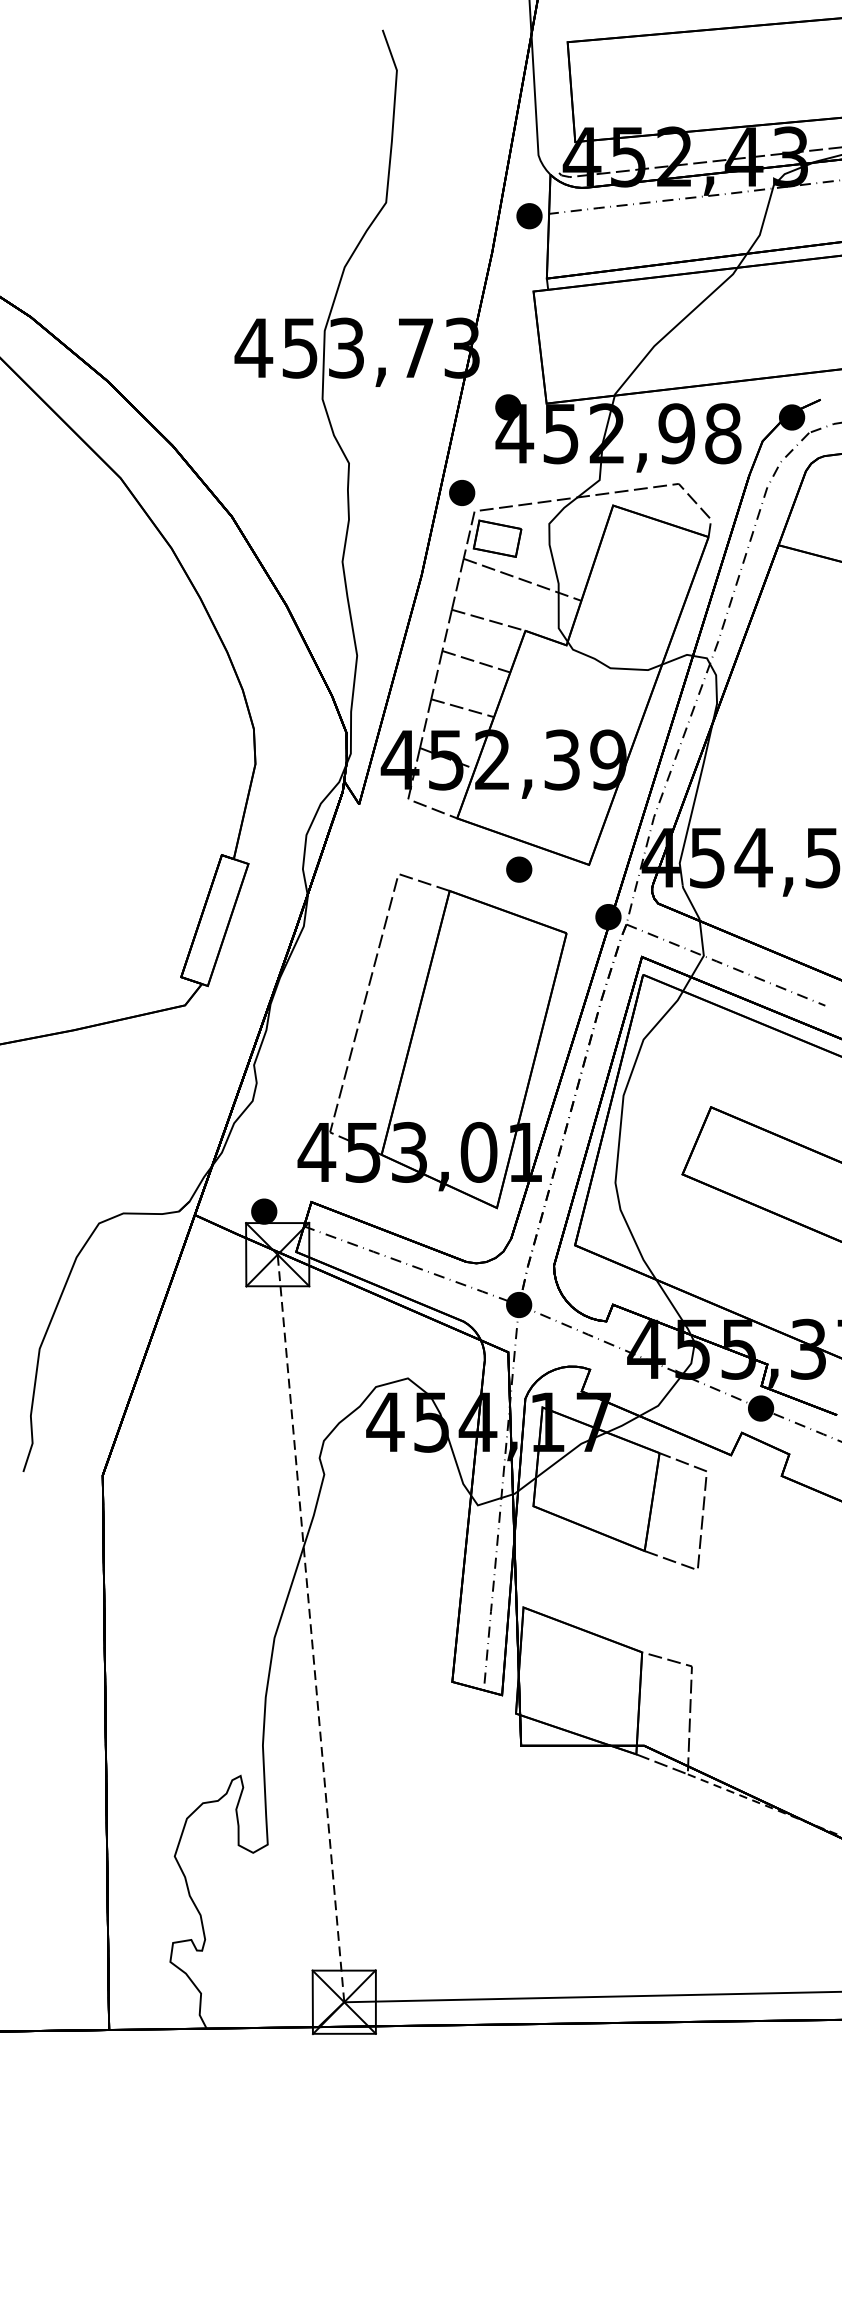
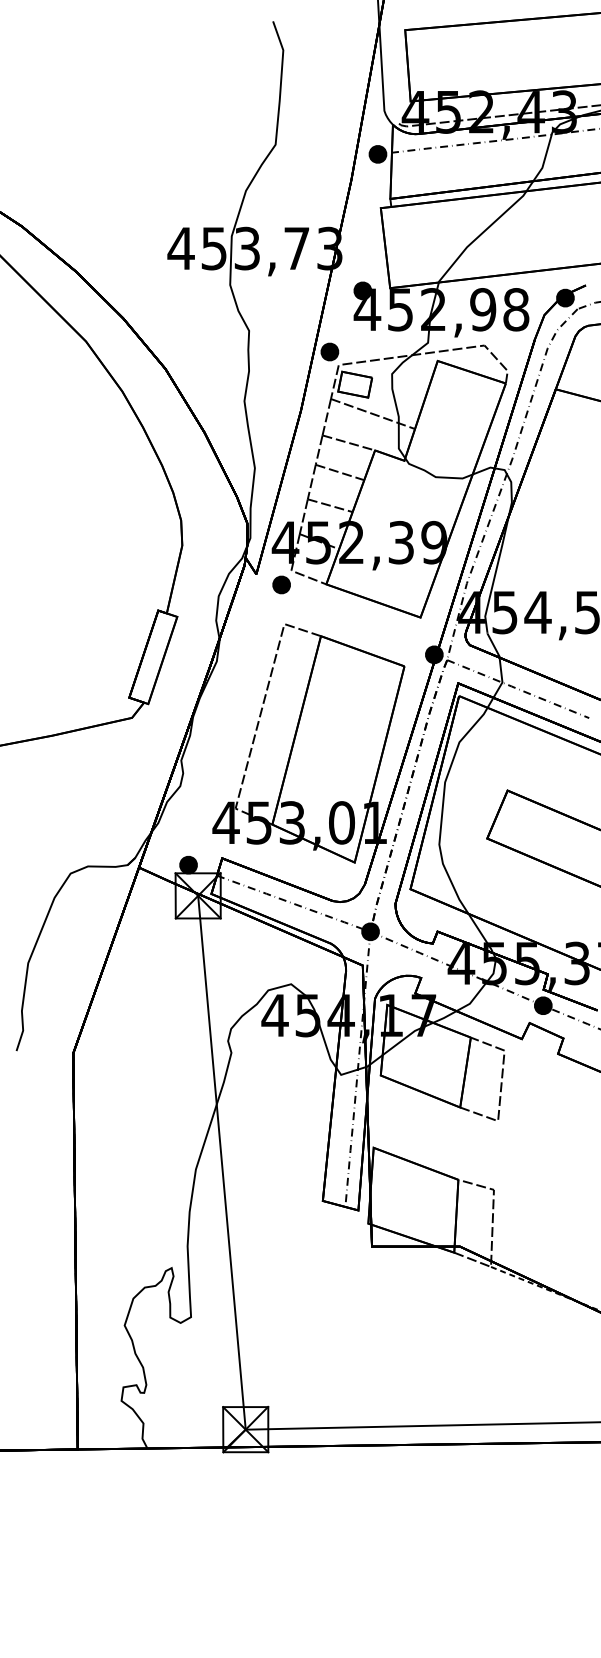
part: (519, 868) -> (281, 584), moved
line: (310, 1628) -> (221, 1162), dashed -> solid

